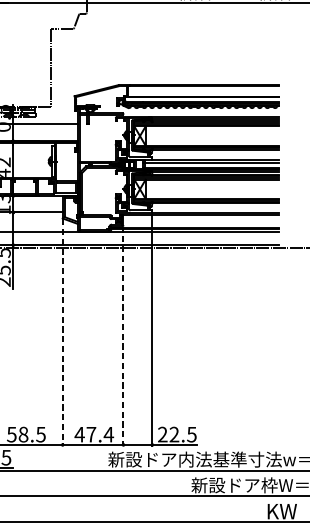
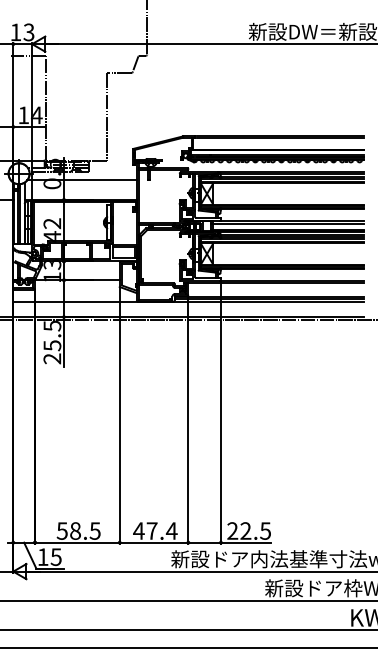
line: (62, 333) -> (119, 416), dashed -> solid
line: (123, 336) -> (188, 420), dashed -> solid

